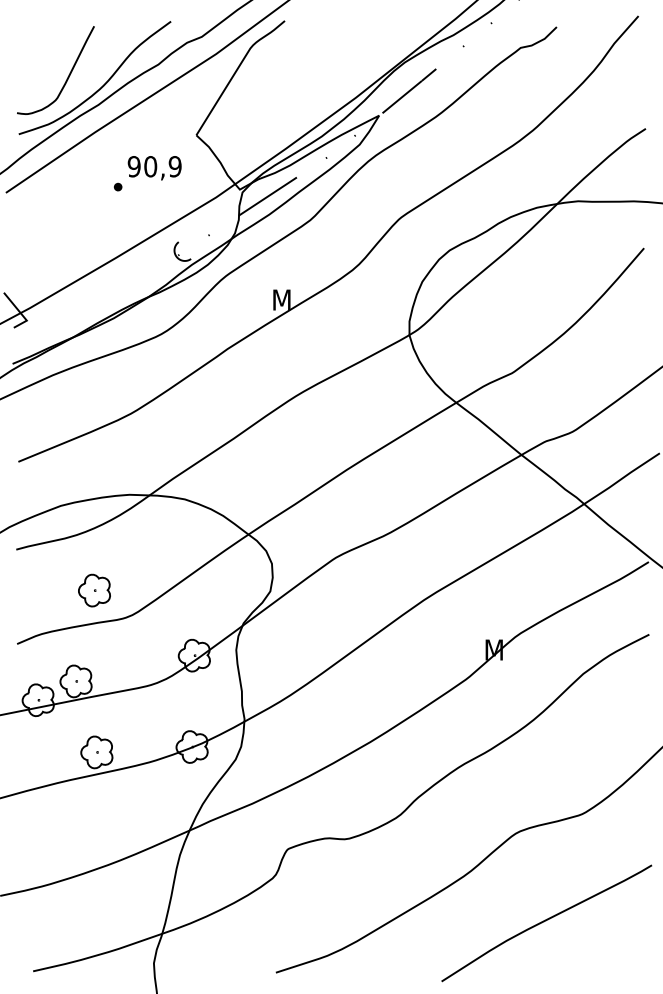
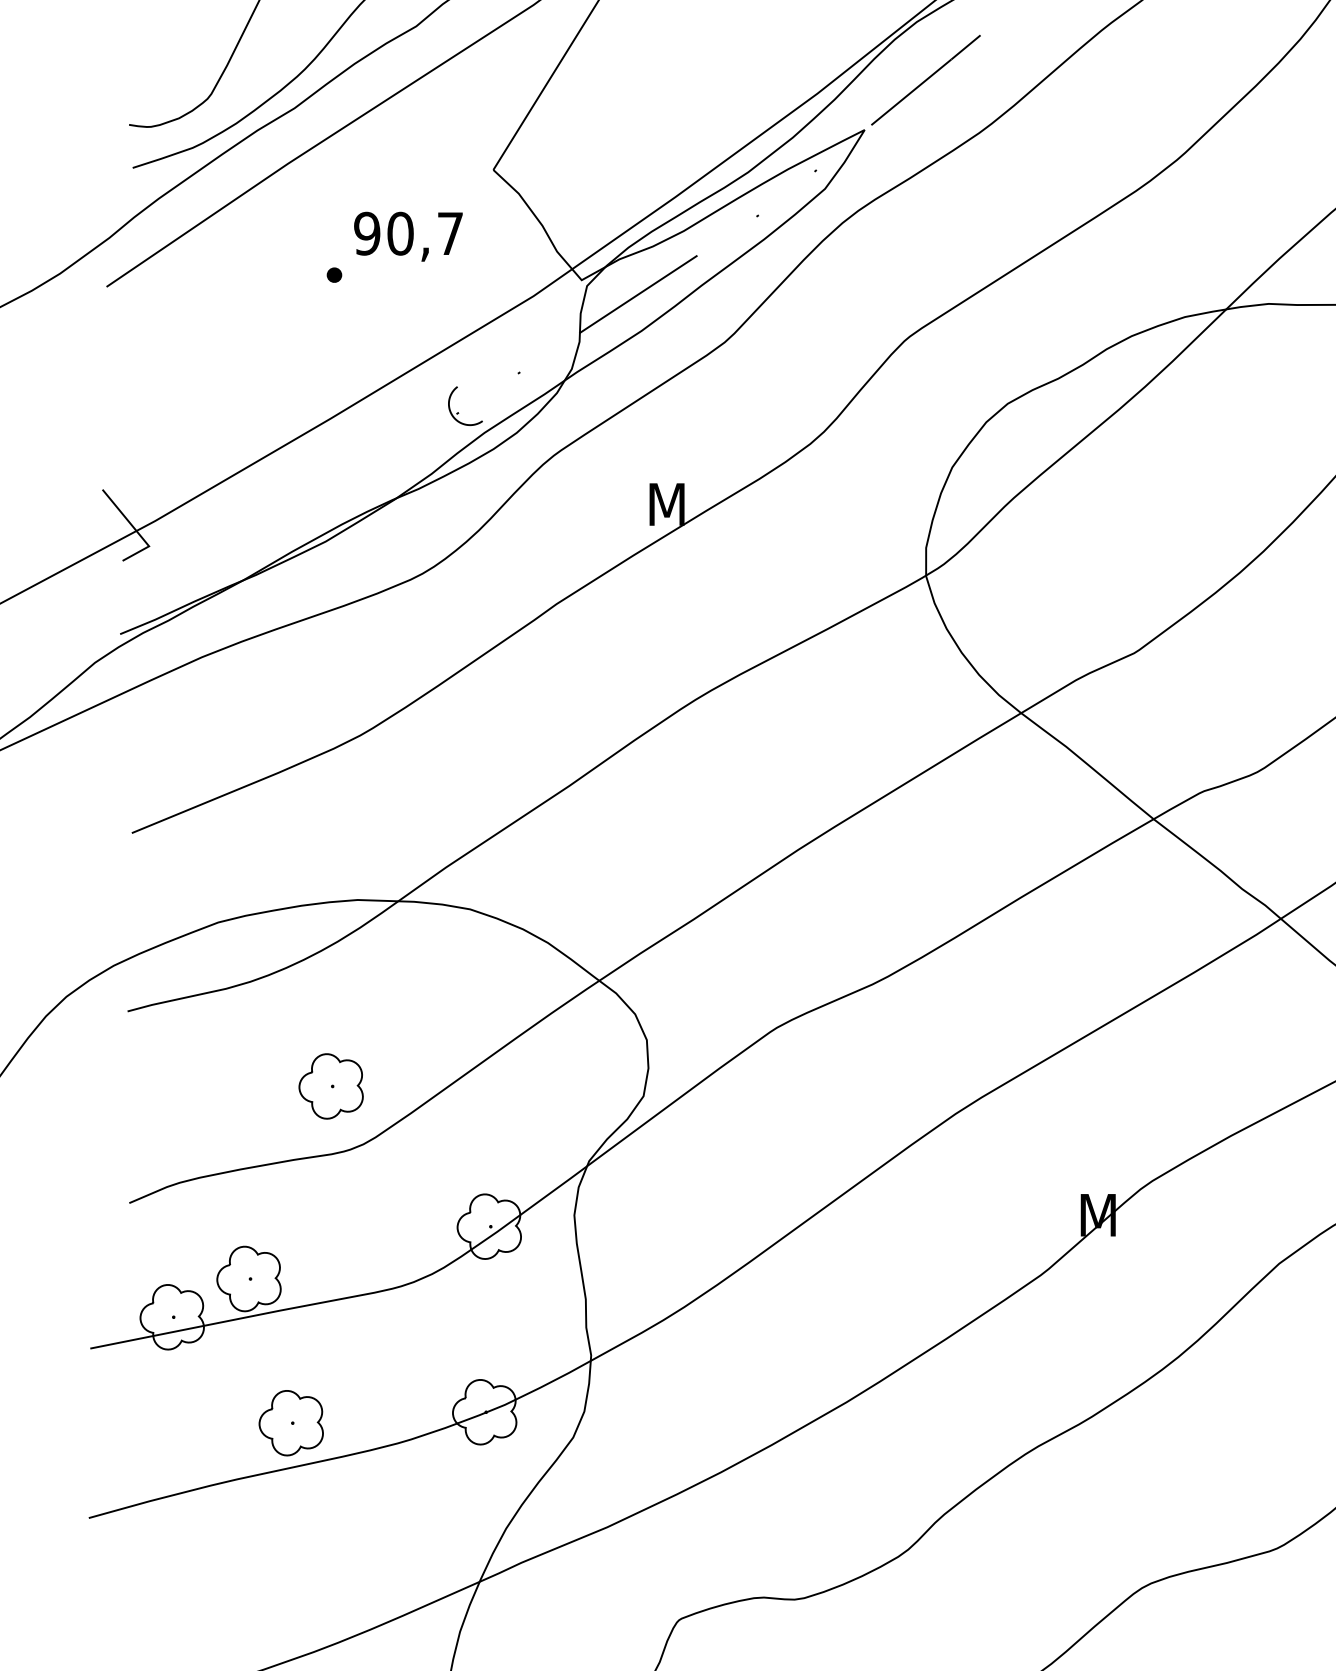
text: (174, 166) -> (448, 233), 90,9 -> 90,7
part: (94, 590) -> (331, 1086), moved

